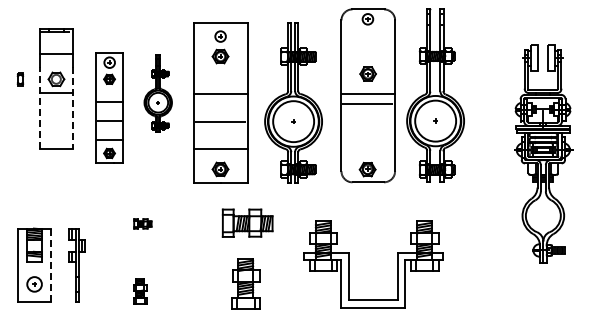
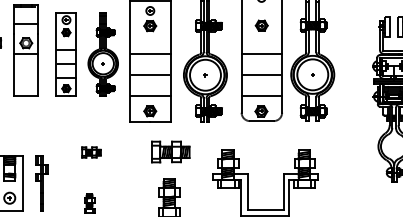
part: (367, 73) -> (261, 25), moved
part: (157, 93) -> (102, 53), size x1.43
line: (367, 104) -> (261, 75), moved
line: (39, 107) -> (13, 64), dashed -> solid
part: (109, 107) -> (66, 53), moved
line: (72, 108) -> (38, 65), dashed -> solid
line: (368, 148) -> (262, 95), added
part: (142, 223) -> (91, 152), size x1.43
line: (51, 265) -> (22, 183), dashed -> solid

